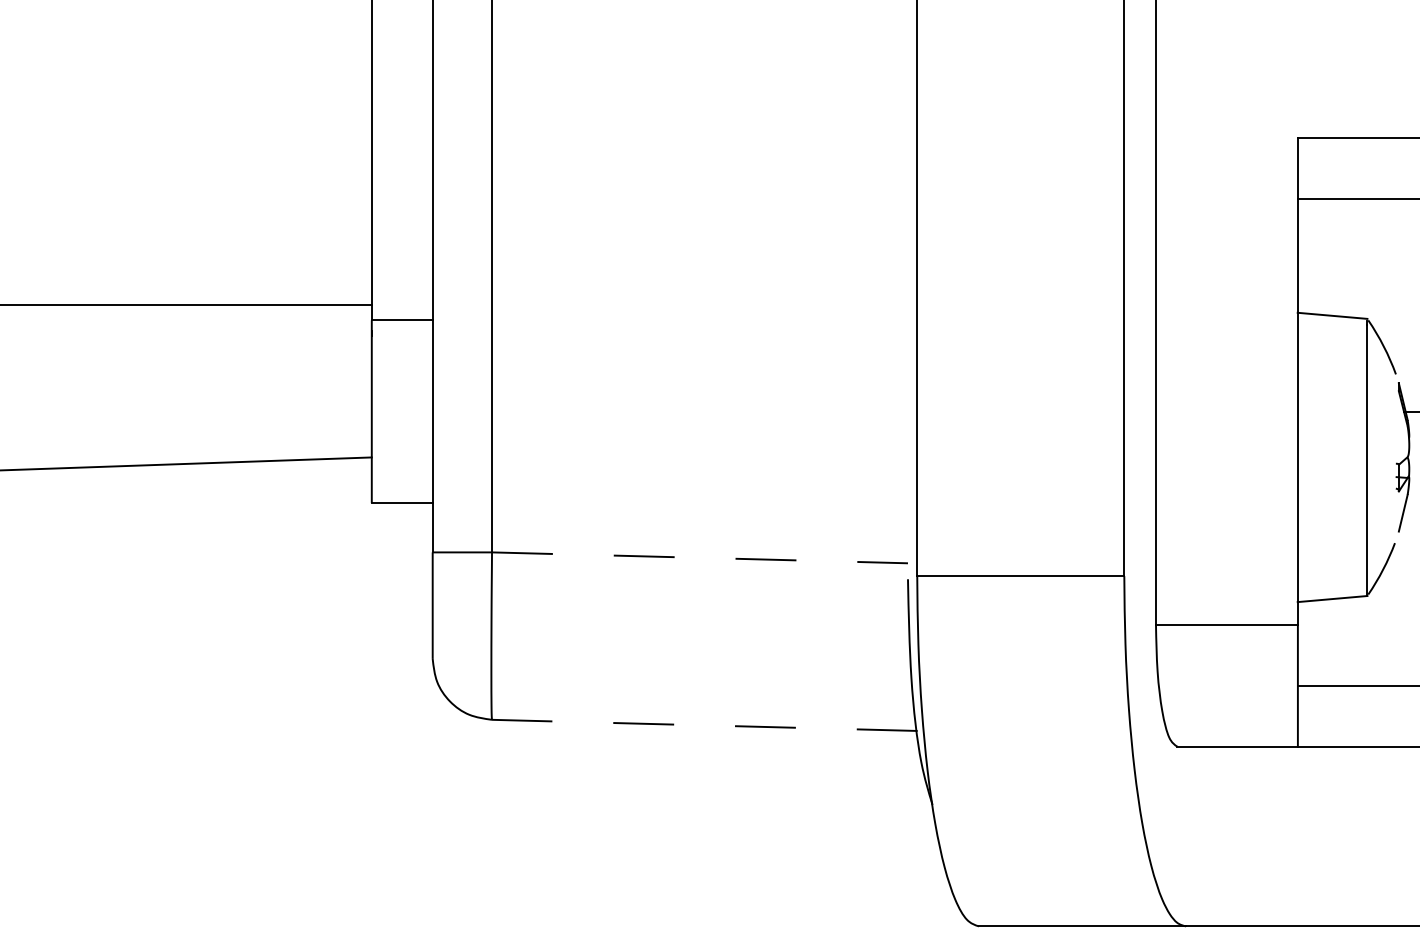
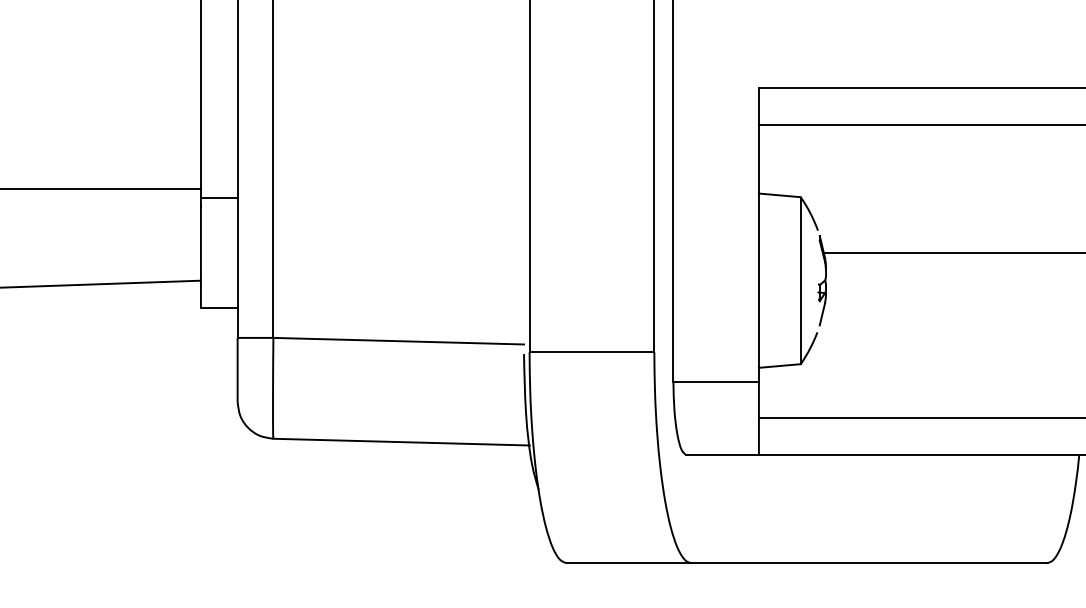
line: (701, 558) -> (399, 341), dashed -> solid
line: (704, 725) -> (401, 442), dashed -> solid

